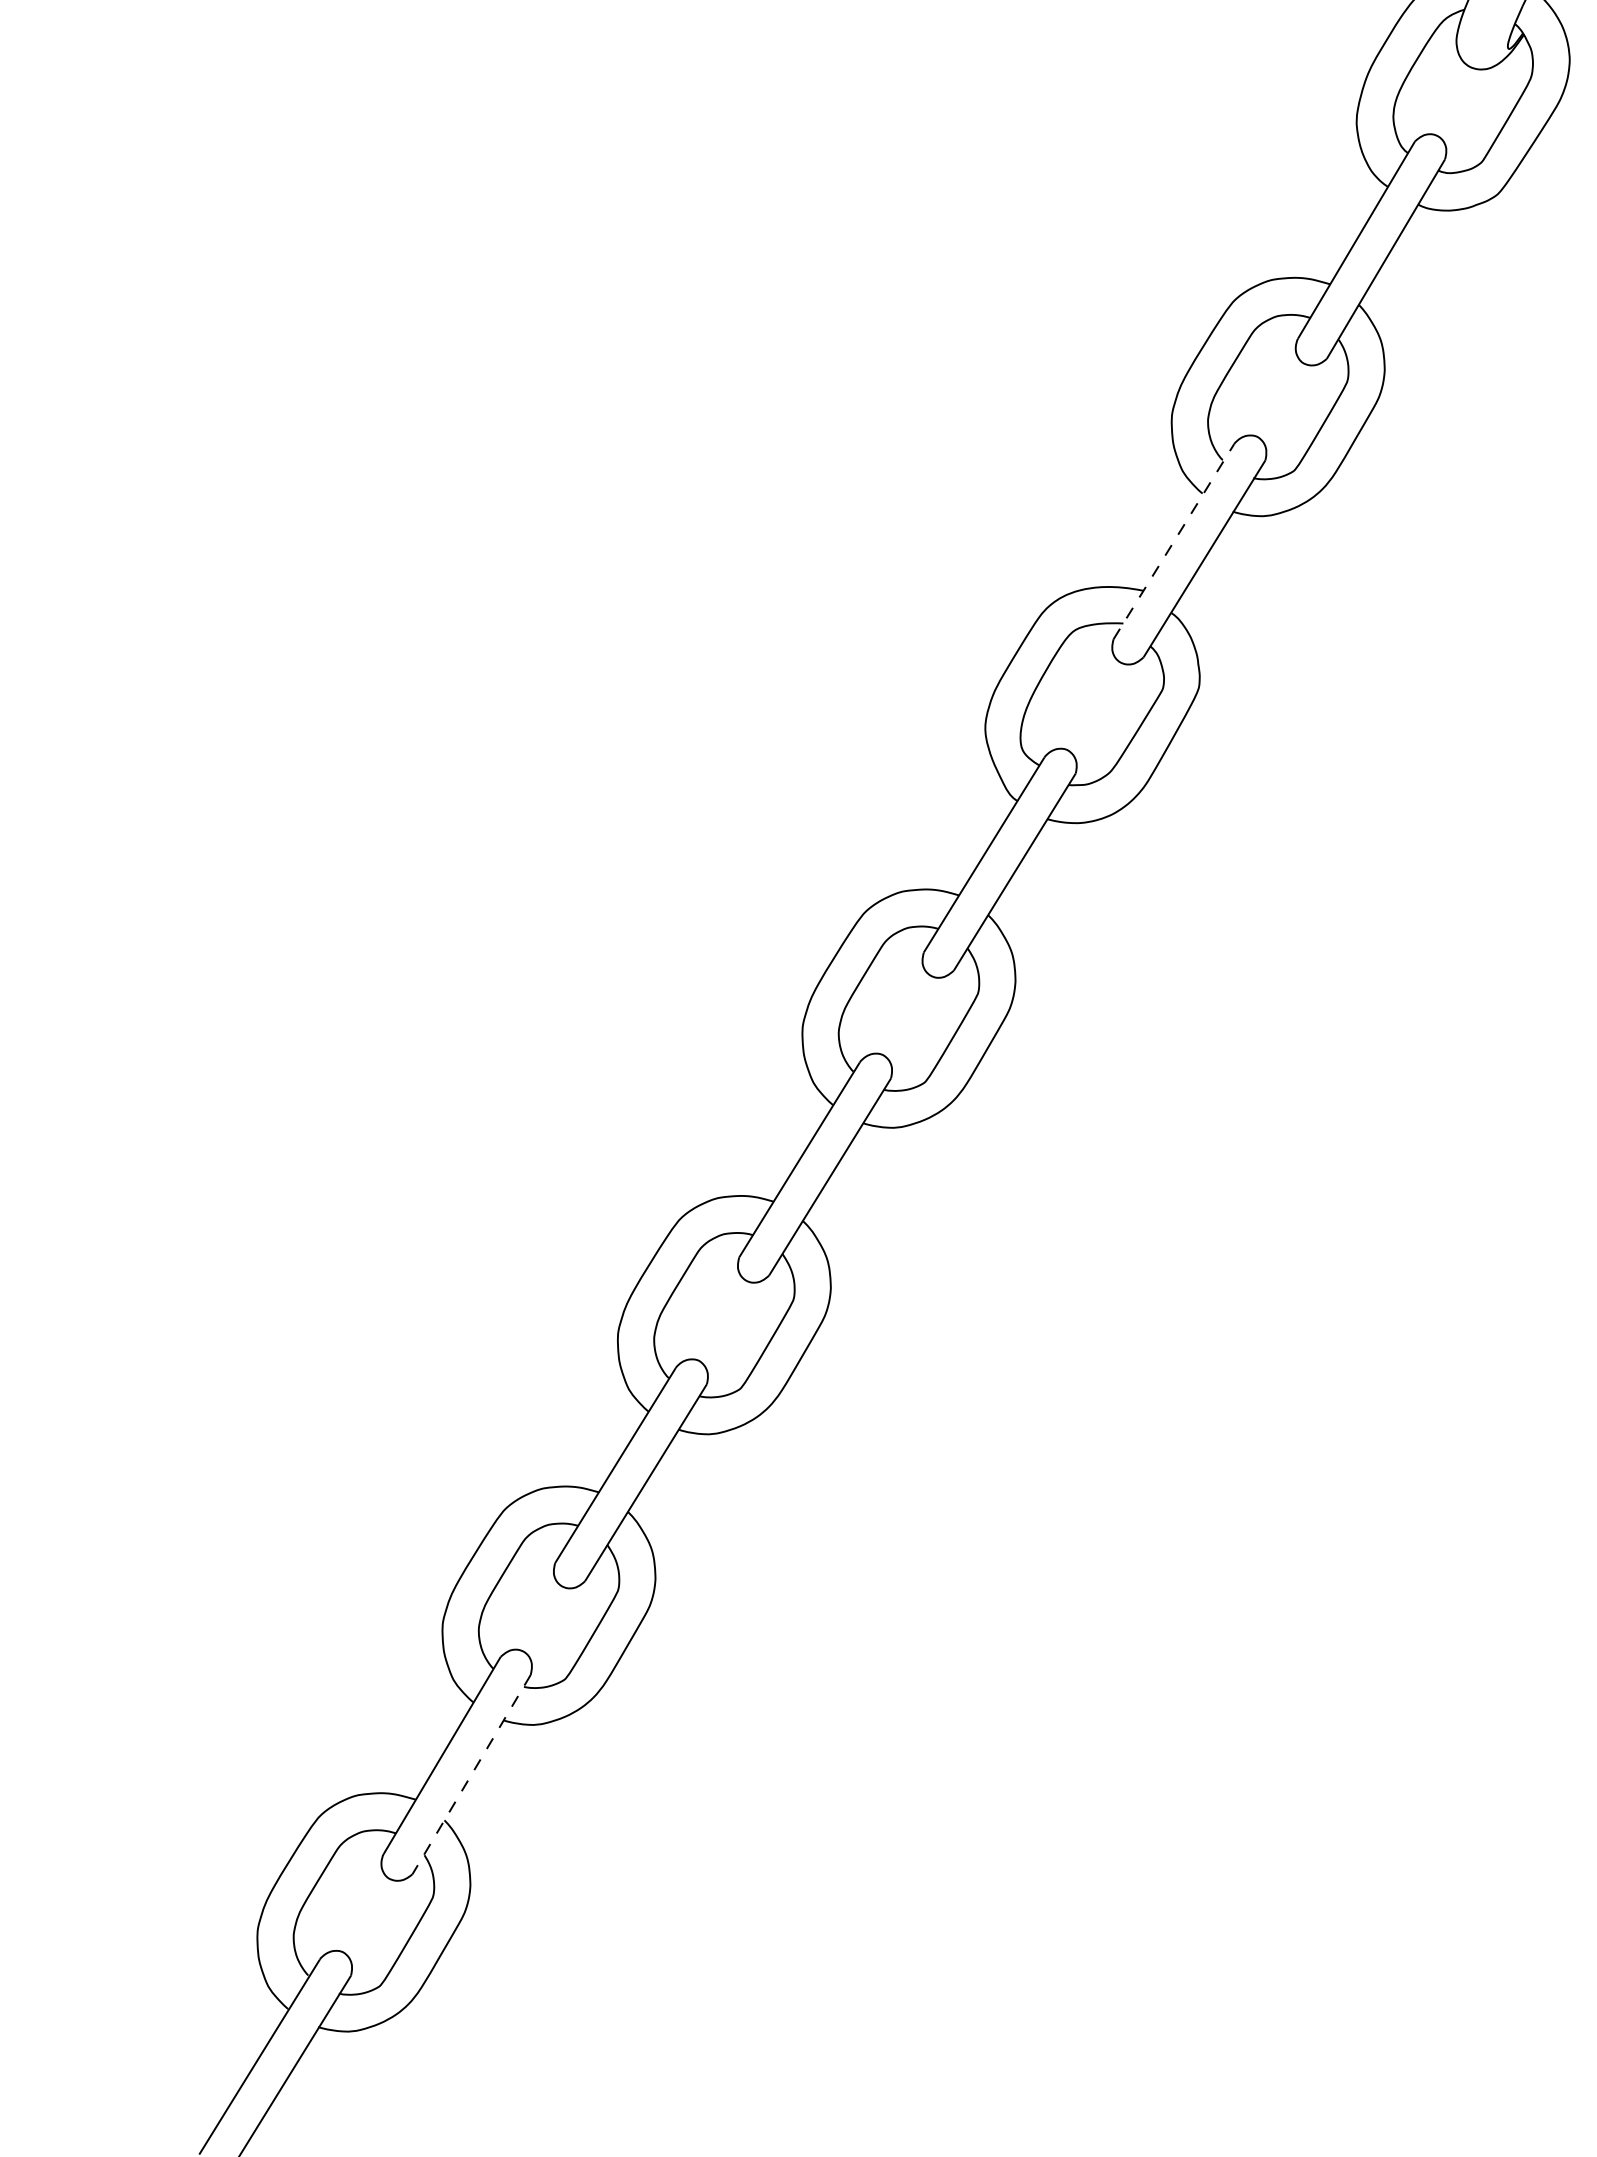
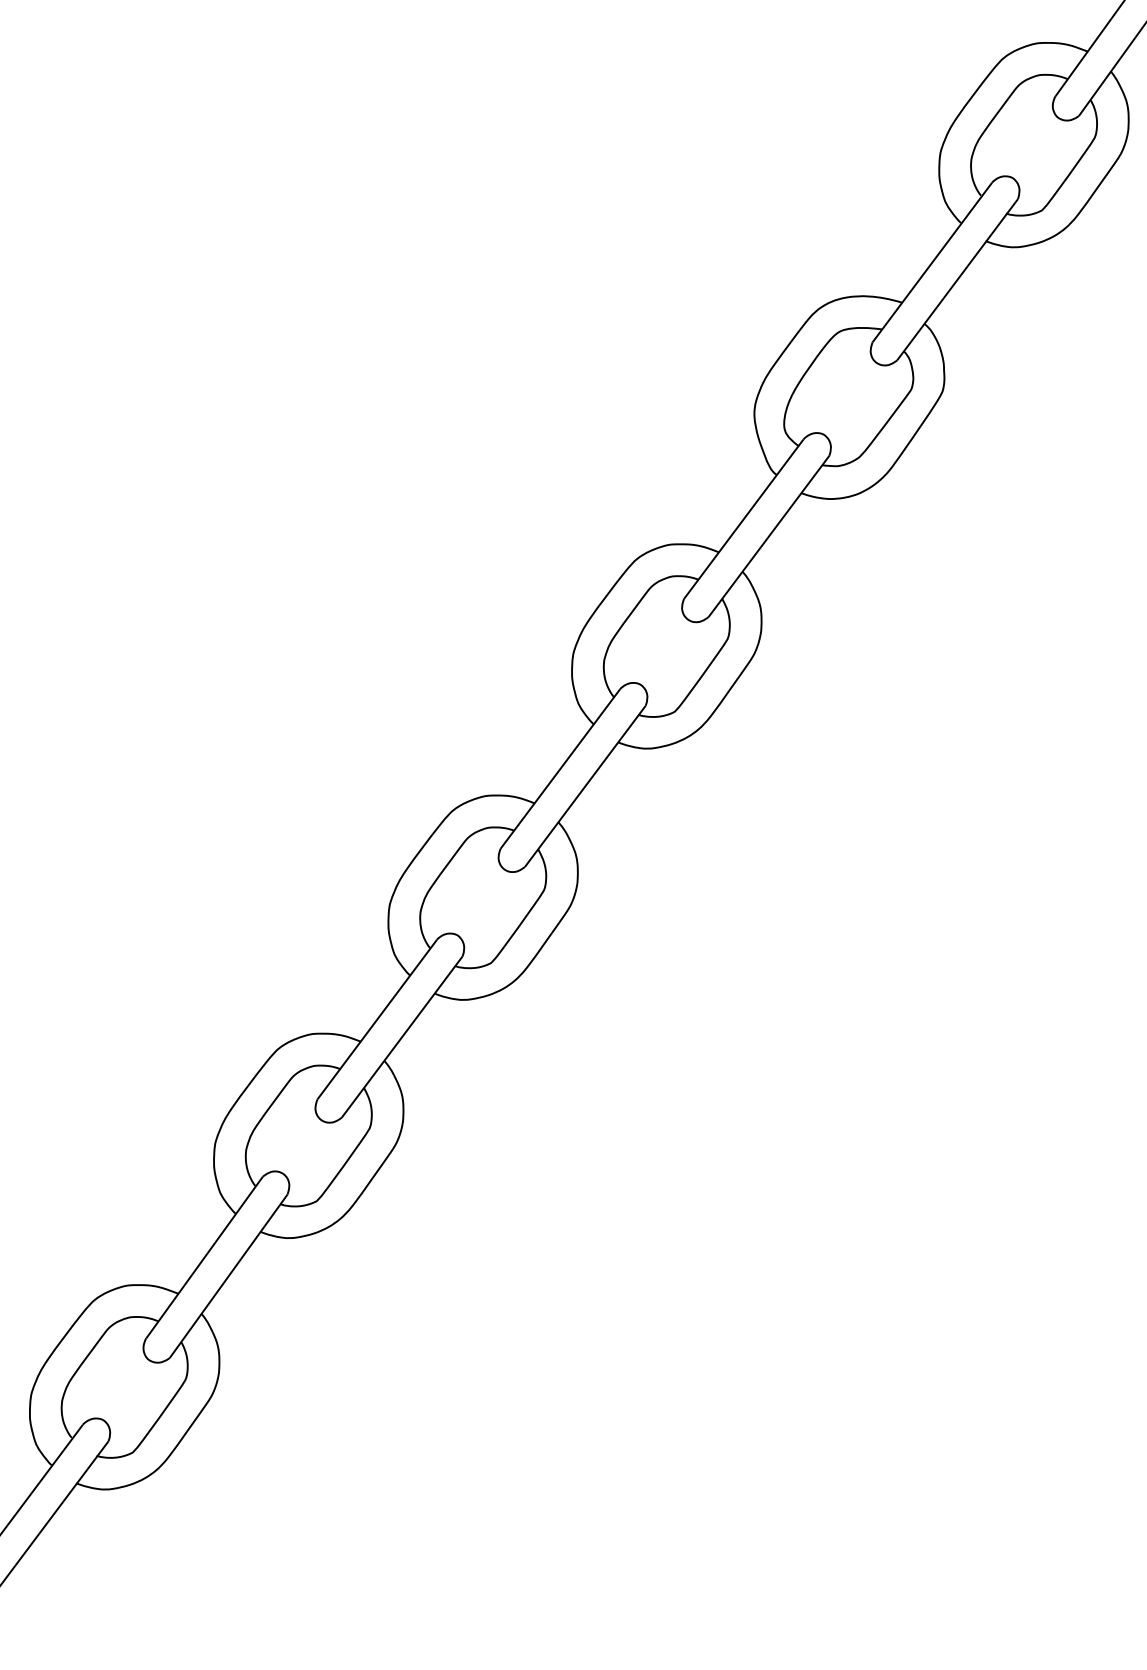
line: (1173, 541) -> (932, 262), dashed -> solid
line: (471, 1774) -> (228, 1276), dashed -> solid

